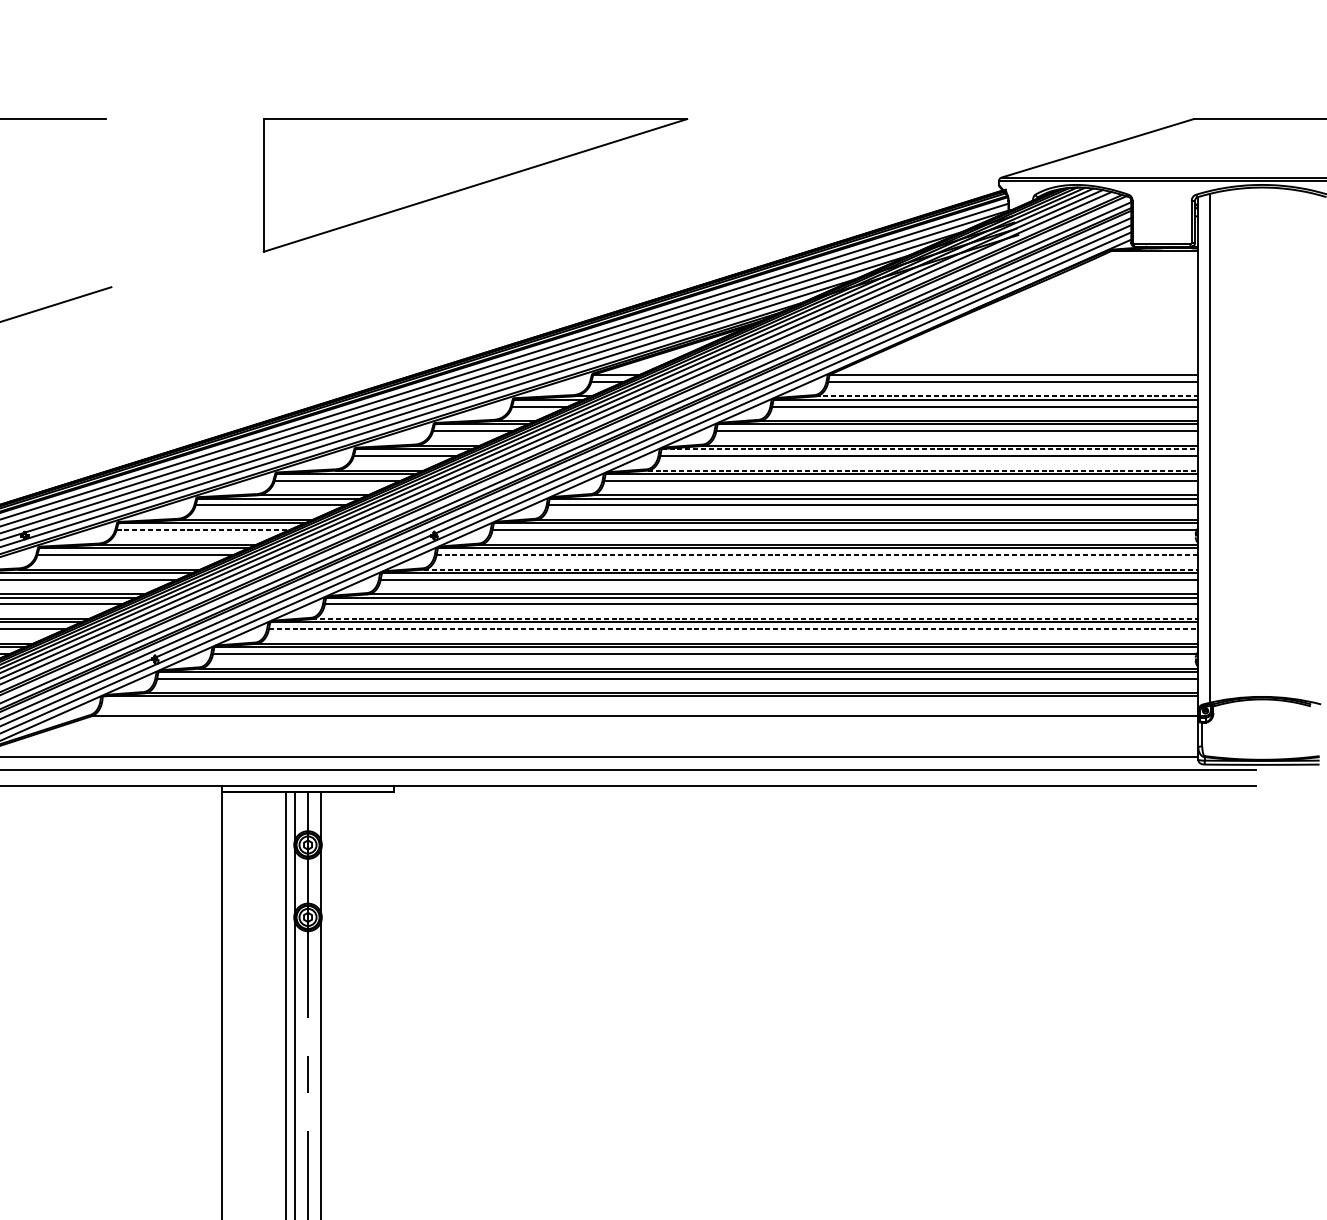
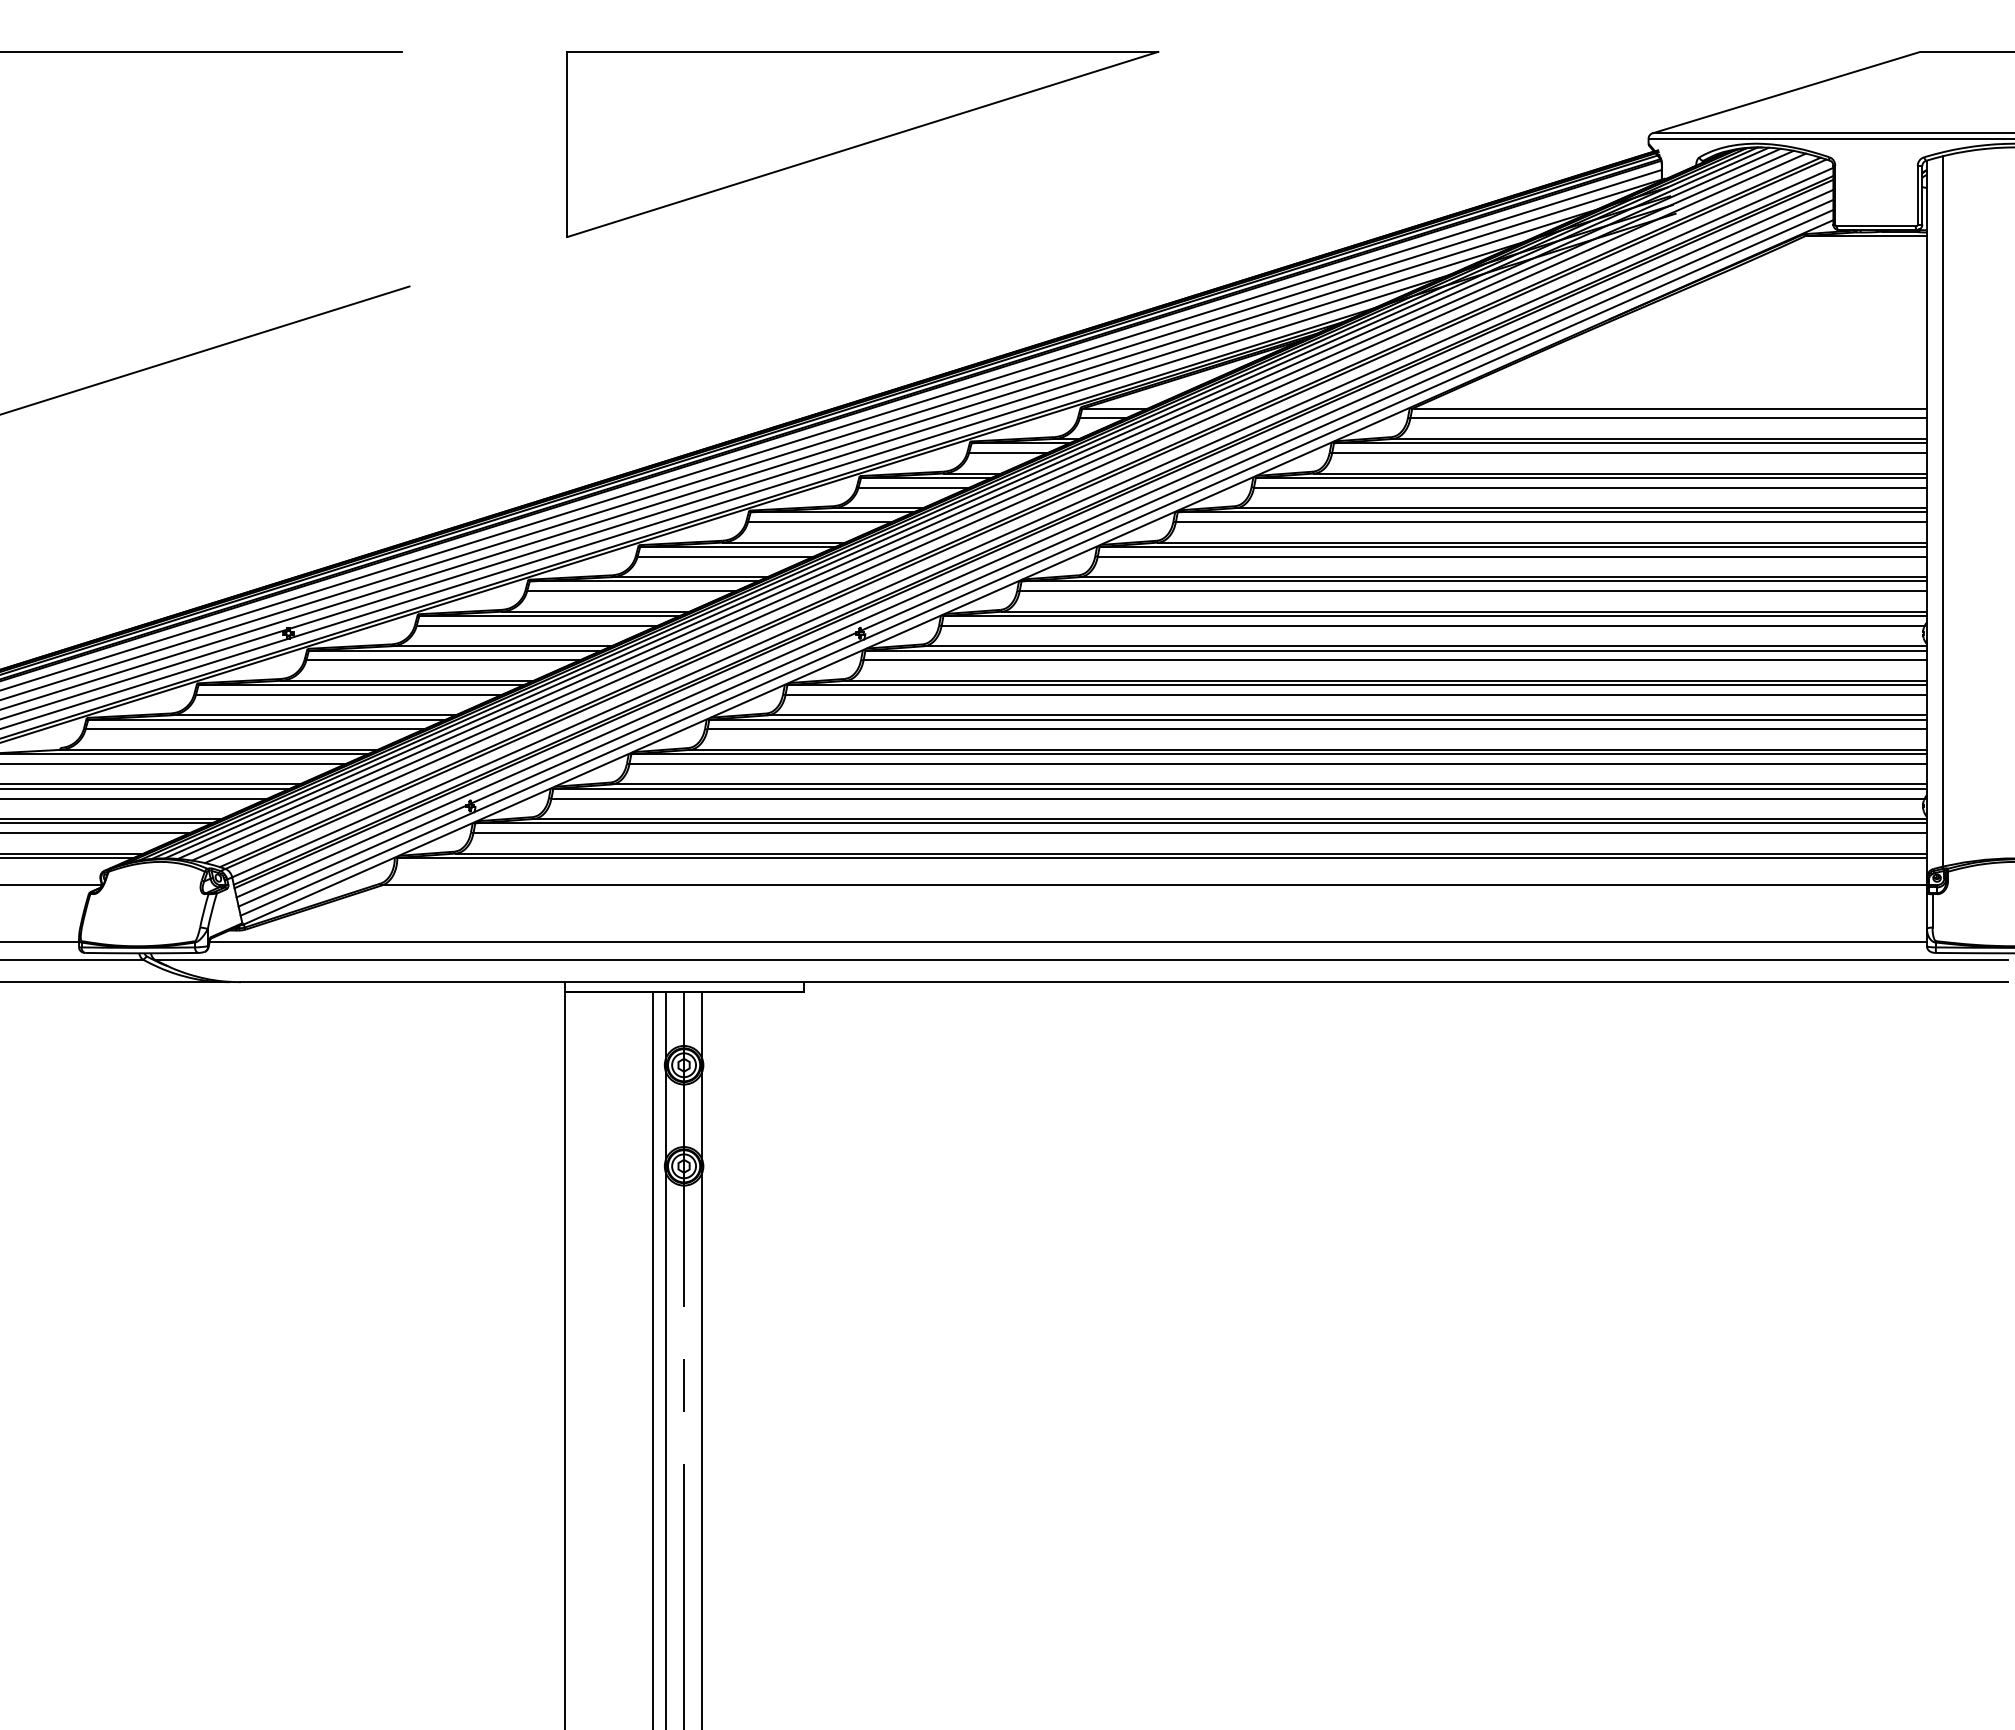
part: (475, 184) -> (862, 143), moved
line: (1007, 396) -> (1660, 438), dashed -> solid
line: (930, 449) -> (1552, 512), dashed -> solid
line: (923, 470) -> (1543, 542), dashed -> solid
line: (203, 530) -> (537, 625), dashed -> solid
line: (817, 555) -> (1395, 660), dashed -> solid
line: (811, 569) -> (1386, 680), dashed -> solid
line: (755, 618) -> (1308, 749), dashed -> solid
line: (733, 628) -> (1278, 763), dashed -> solid

